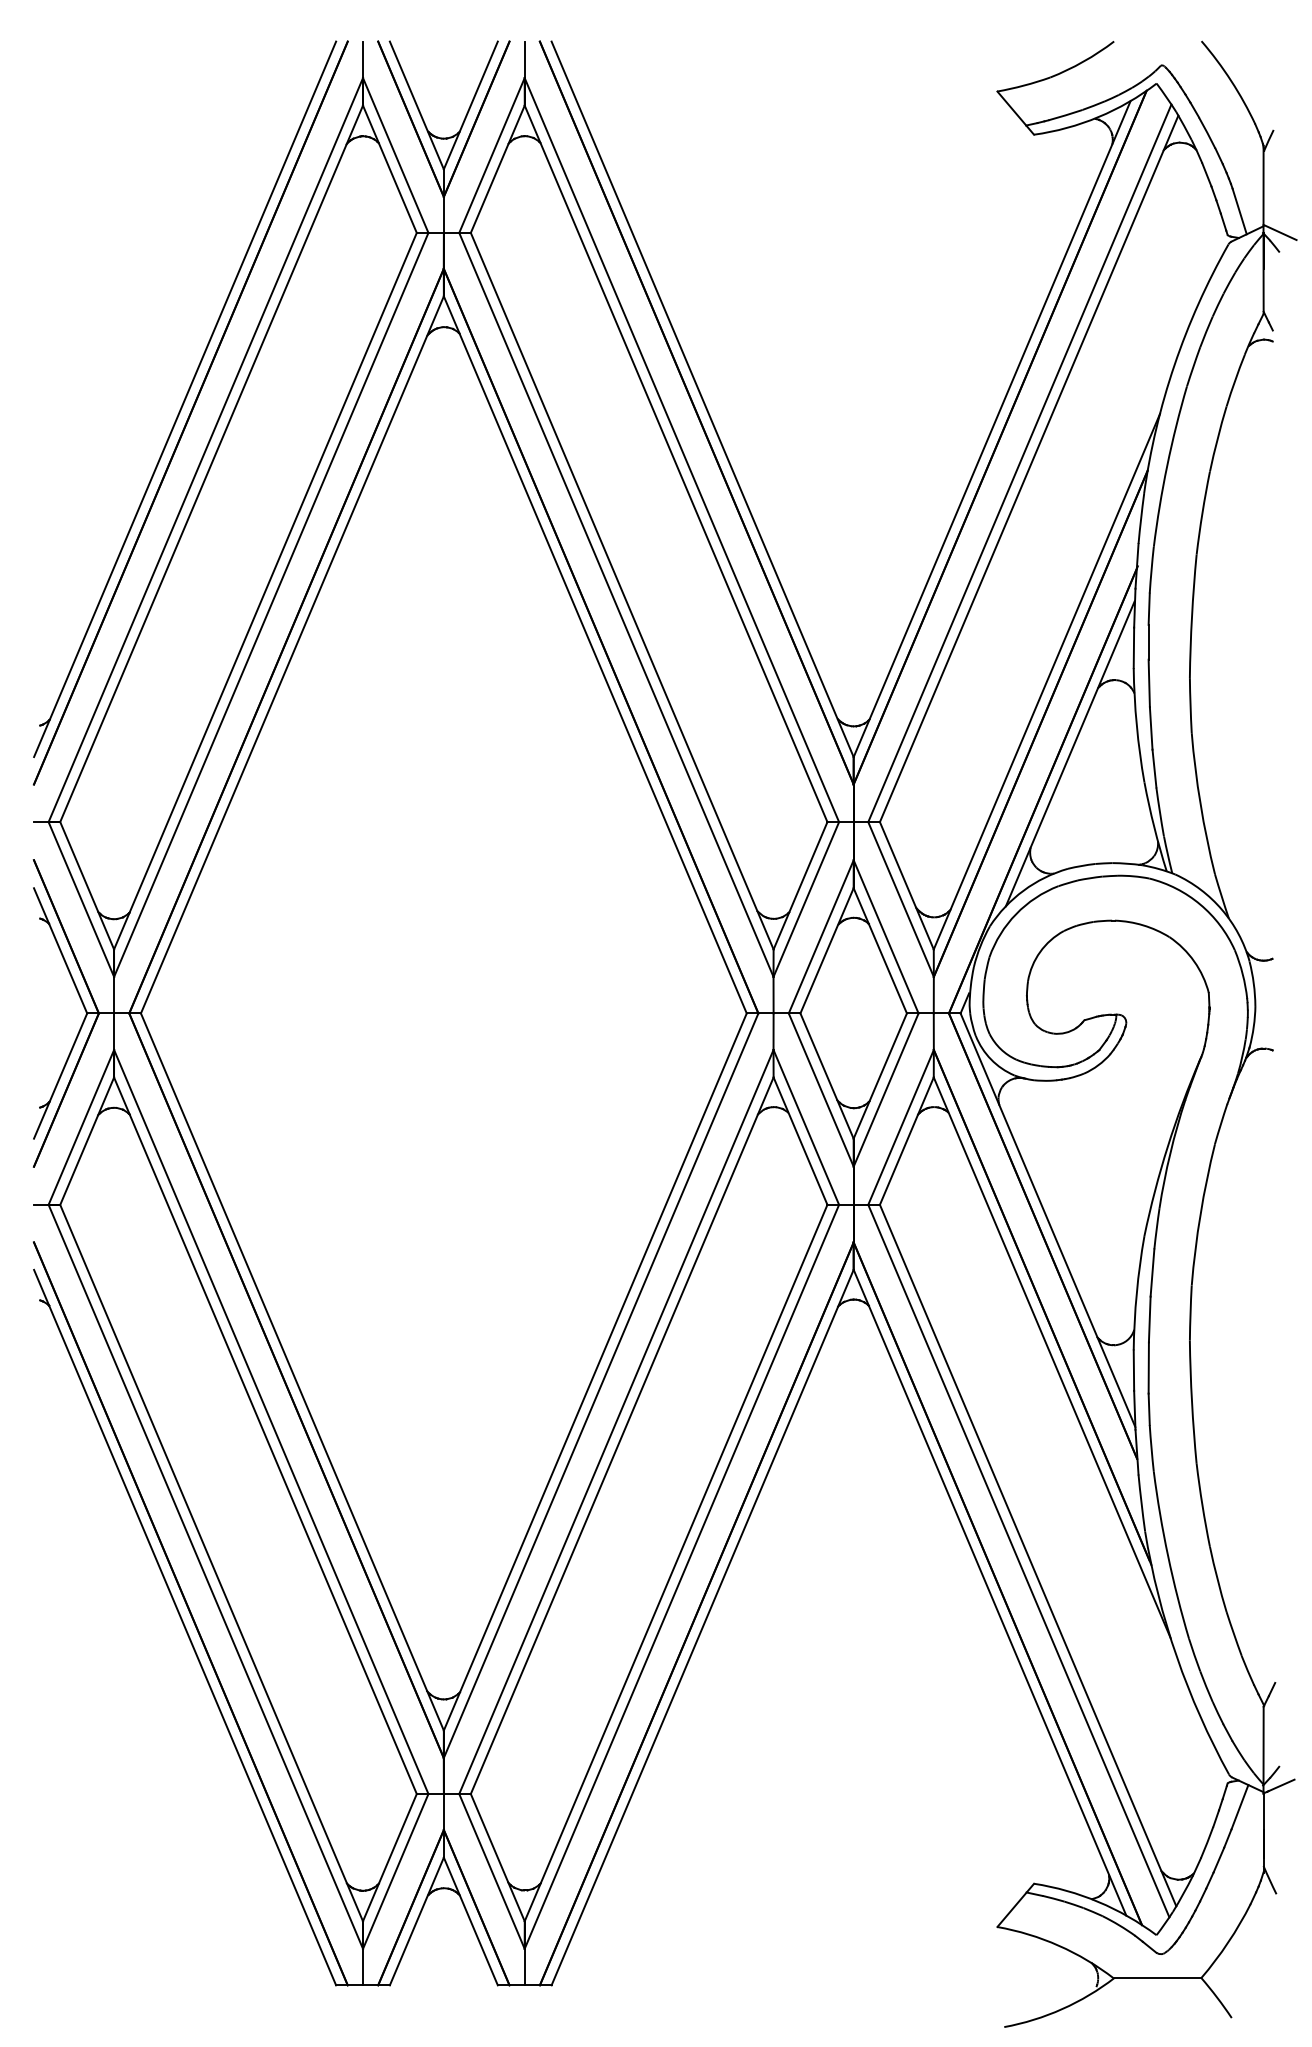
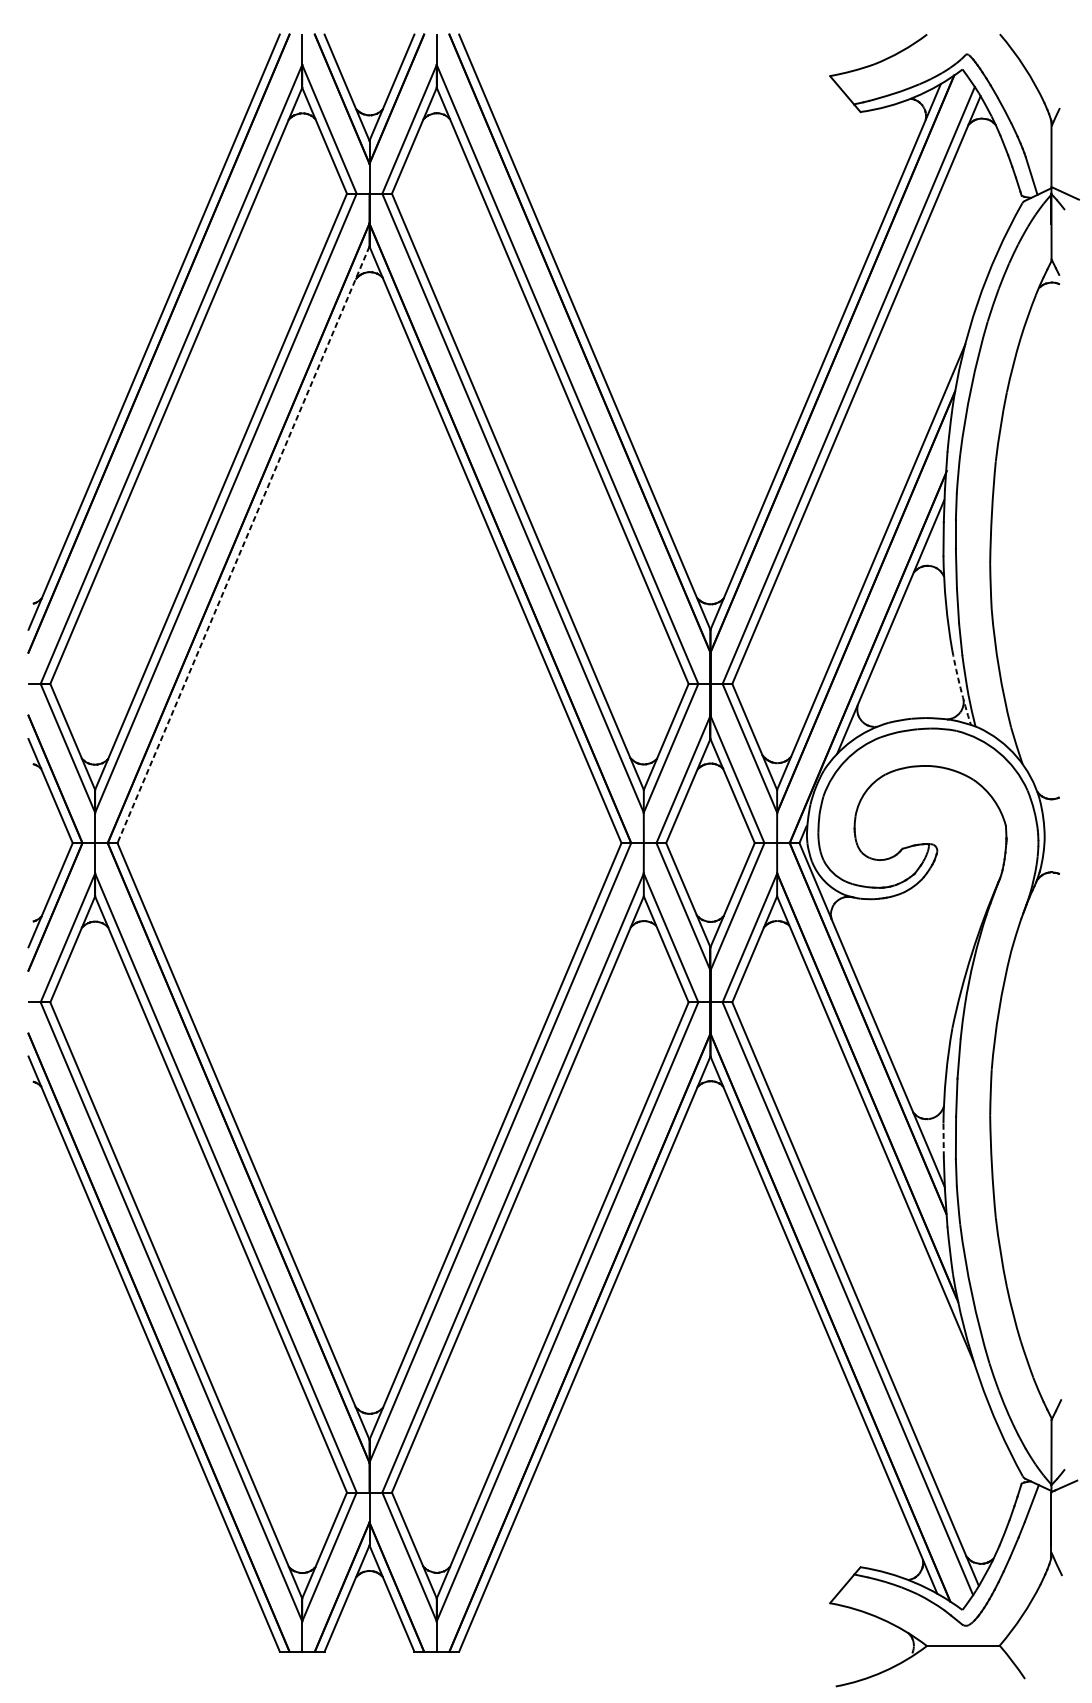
line: (292, 655) -> (243, 545), solid -> dashed
arc: (1154, 827) -> (960, 688), solid -> dashed
line: (1133, 1370) -> (943, 1140), solid -> dashed

